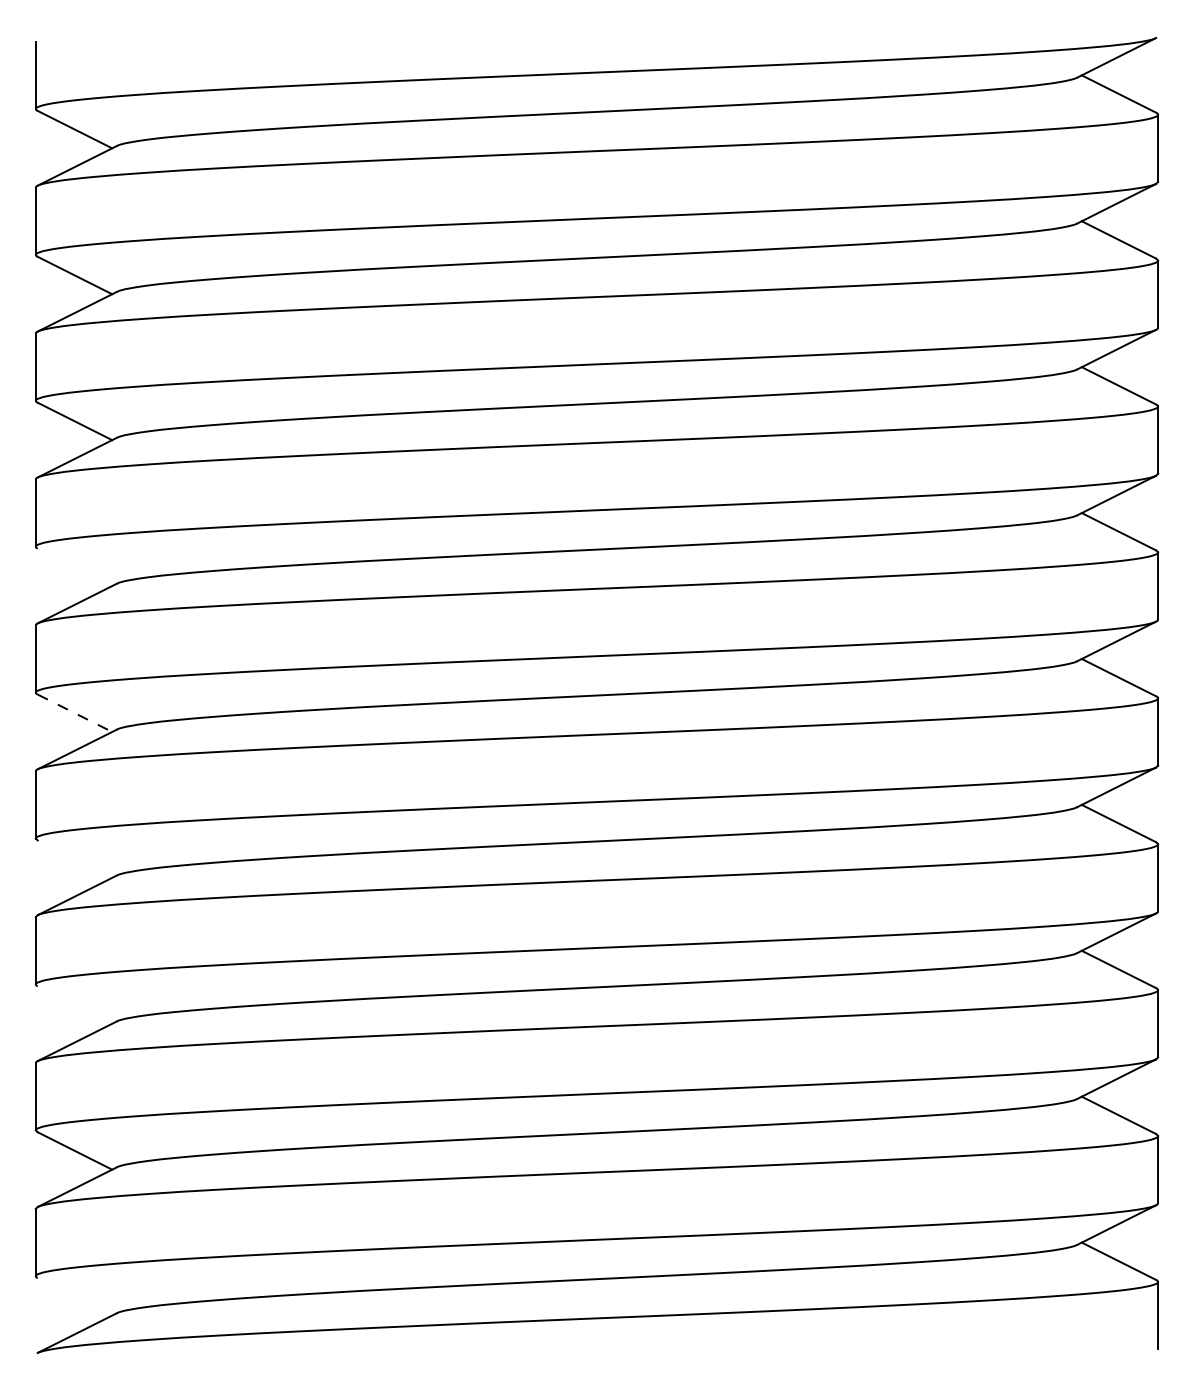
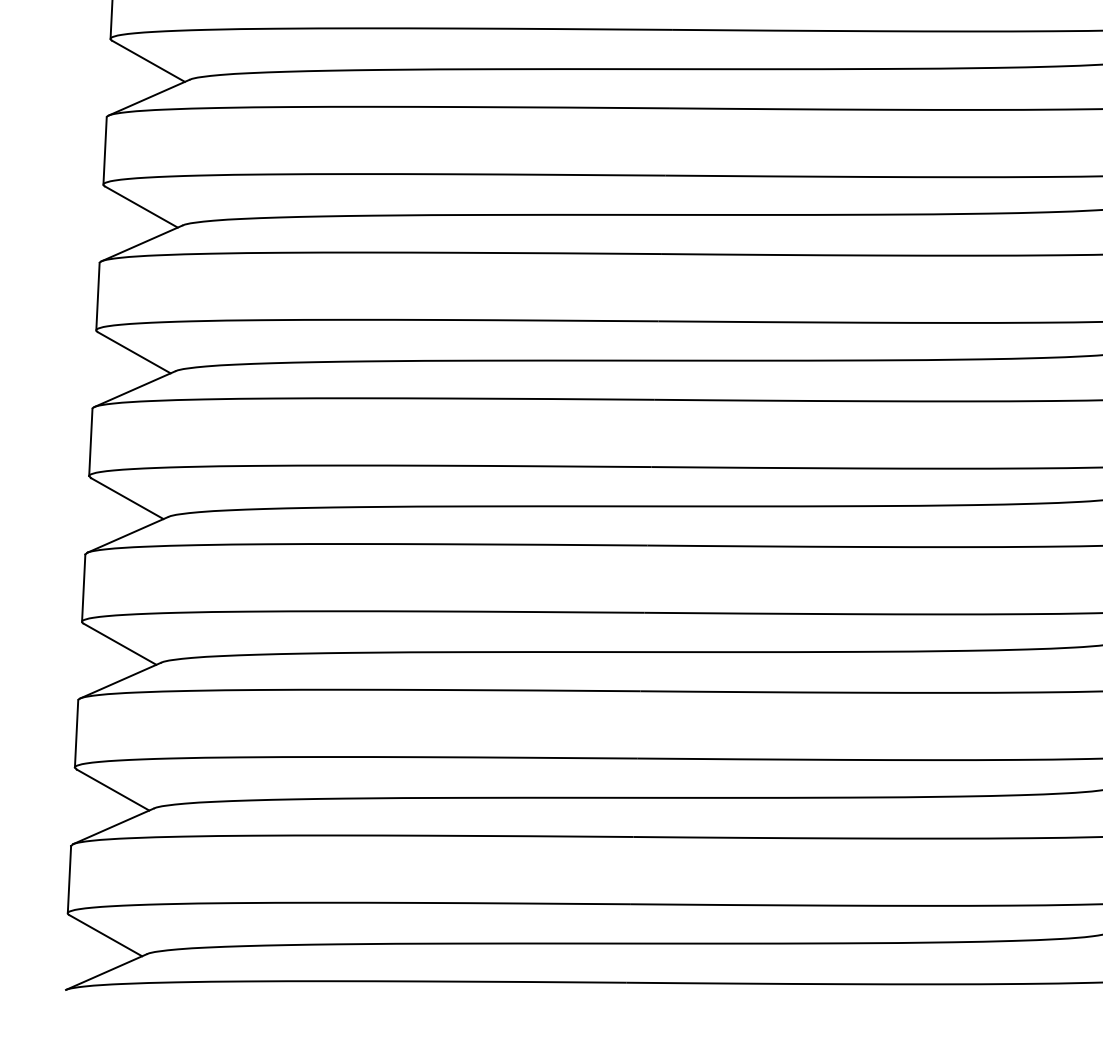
line: (74, 567) -> (141, 207), added
line: (74, 713) -> (133, 353), dashed -> solid
line: (74, 858) -> (126, 497), added
line: (74, 1004) -> (119, 643), added
line: (74, 1296) -> (105, 935), added

